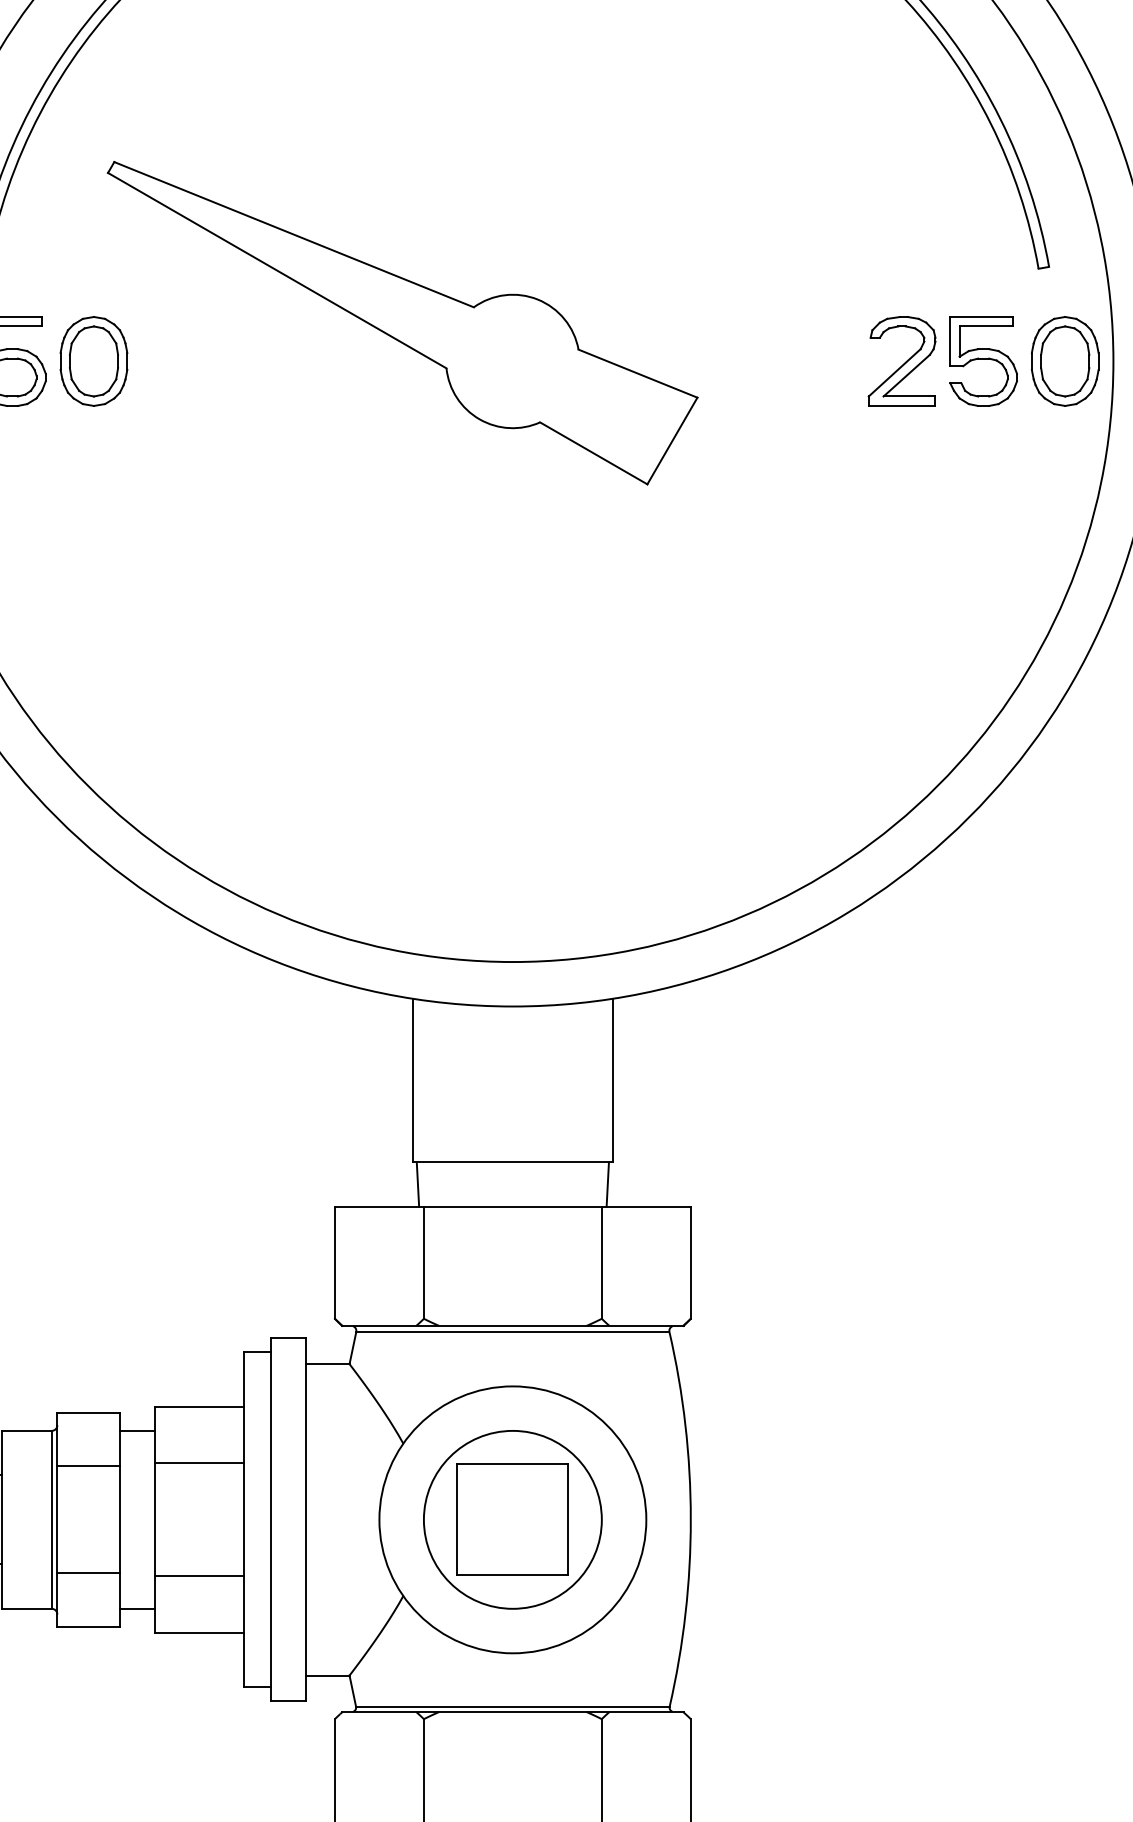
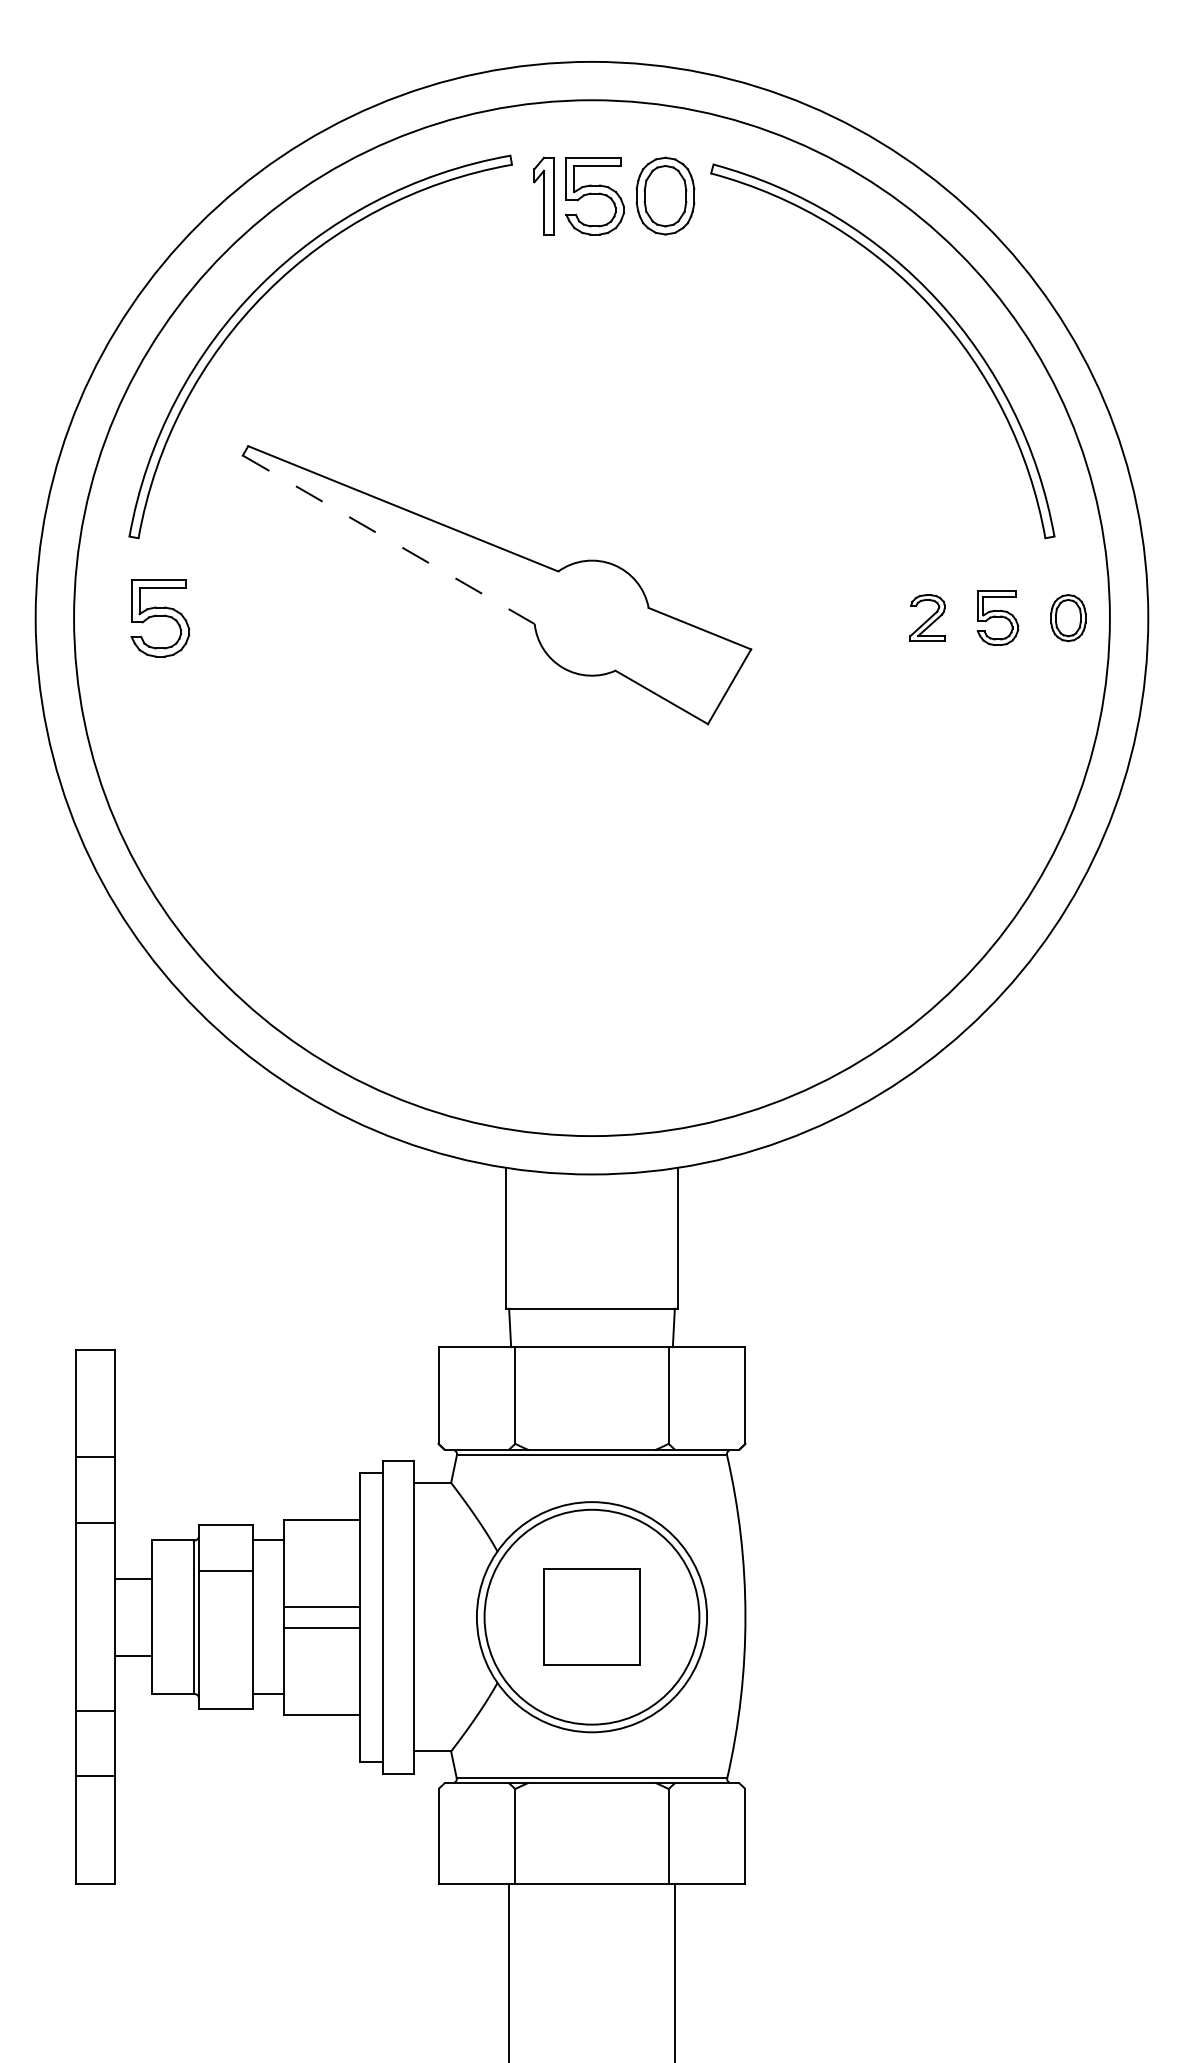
line: (276, 270) -> (388, 539), solid -> dashed
part: (93, 360) -> (230, 617), removed
part: (901, 360) -> (927, 617), size x0.6
part: (1065, 360) -> (1068, 617), size x0.6
part: (983, 361) -> (997, 618), size x0.7
line: (199, 1463) -> (321, 1607), moved
circle: (512, 1519) -> (591, 1616), size x1.4
line: (87, 1573) -> (225, 1663), removed
line: (199, 1575) -> (321, 1627), moved

